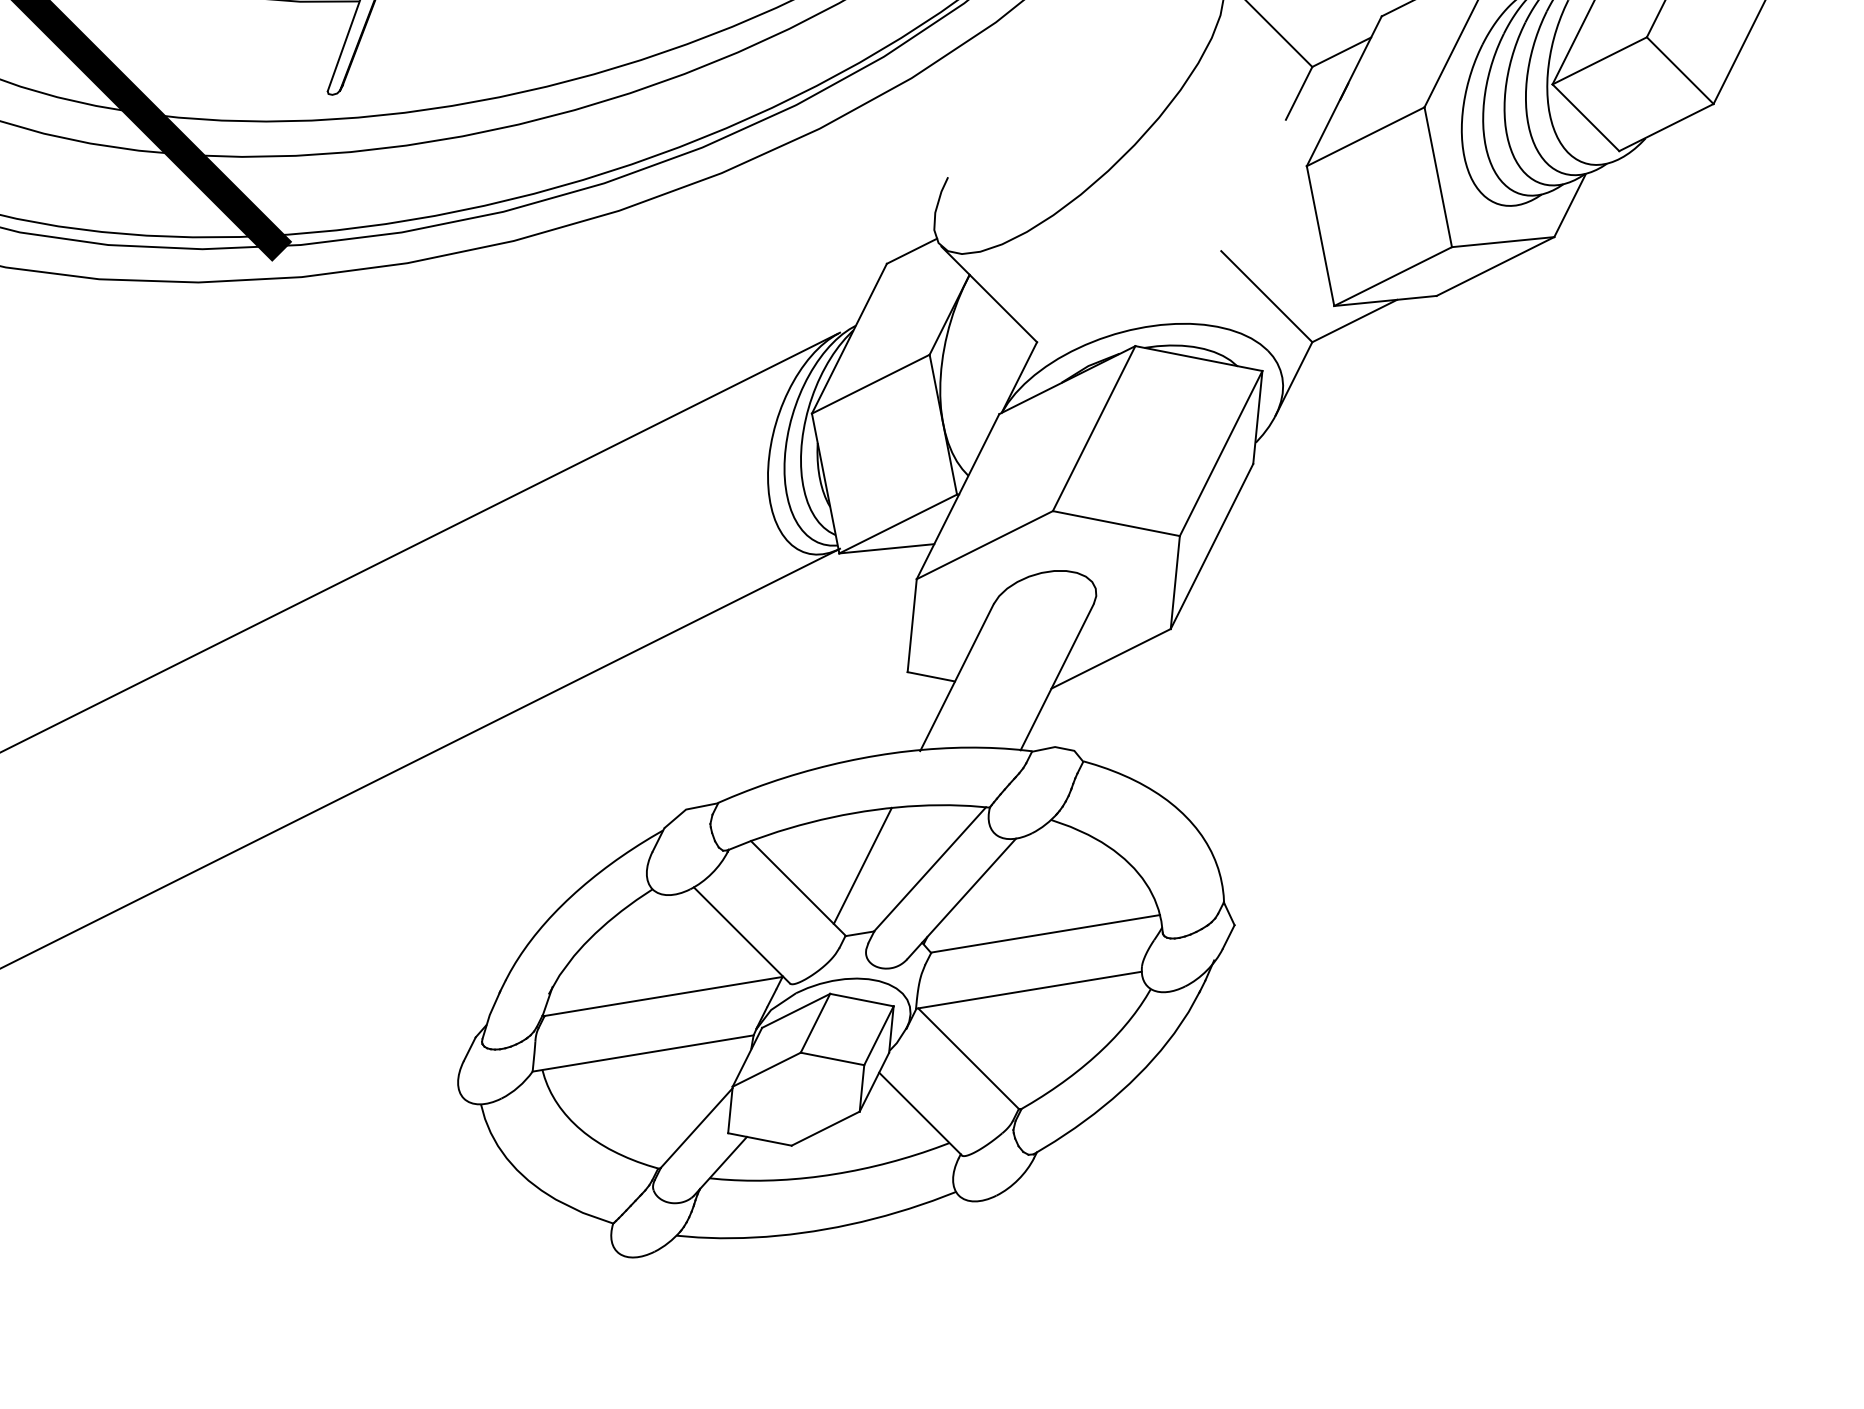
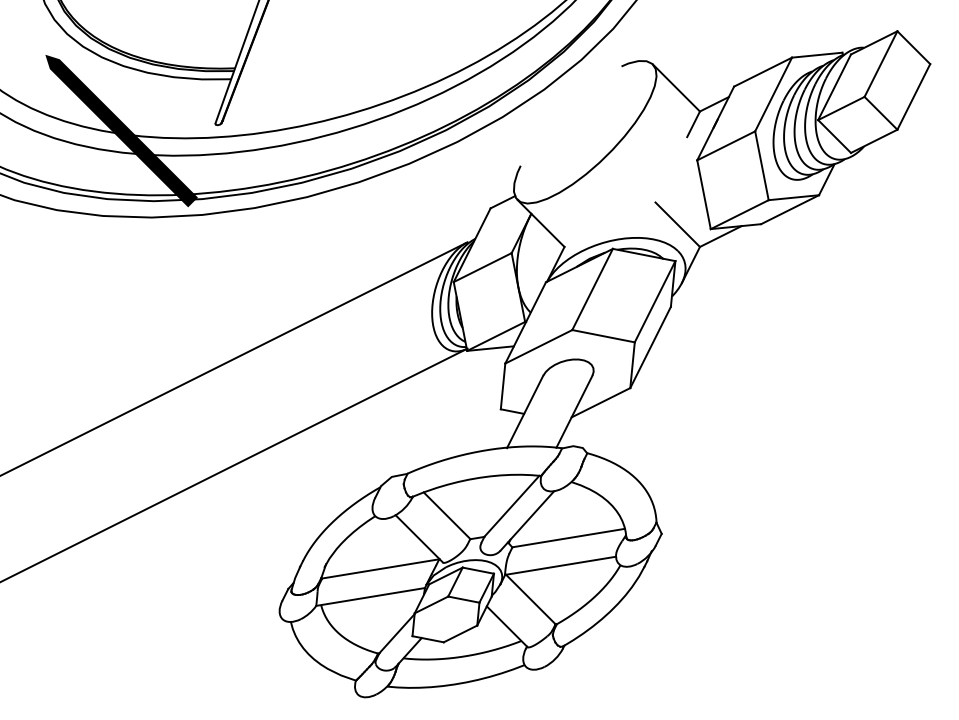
line: (862, 865) -> (478, 504), removed

